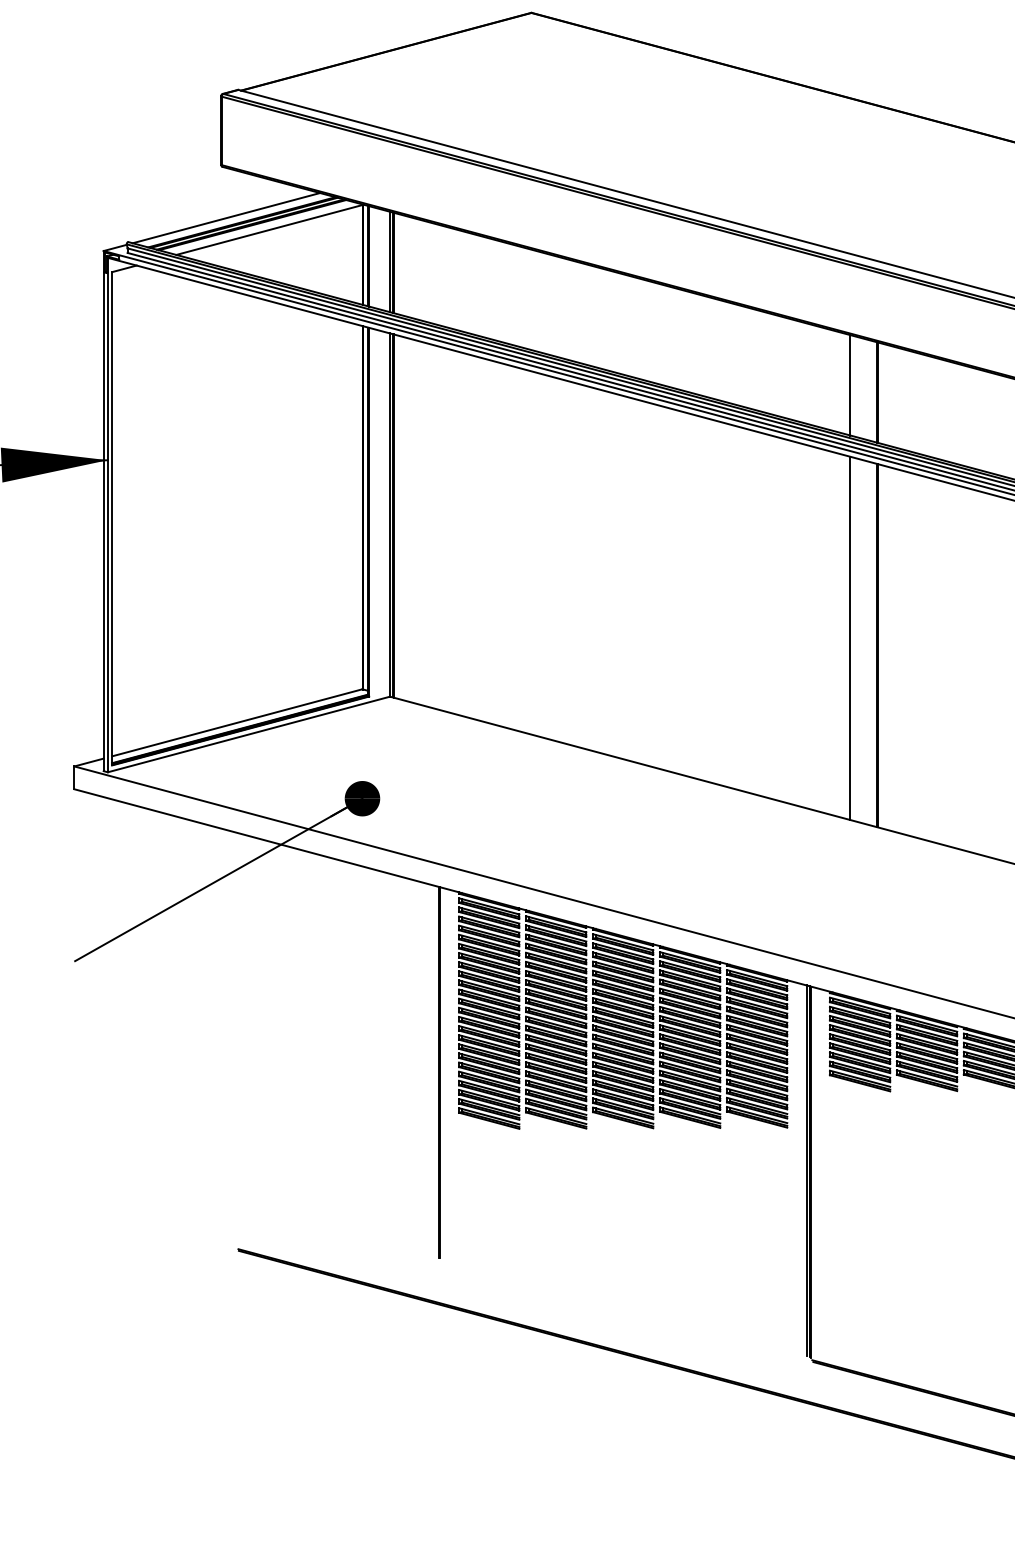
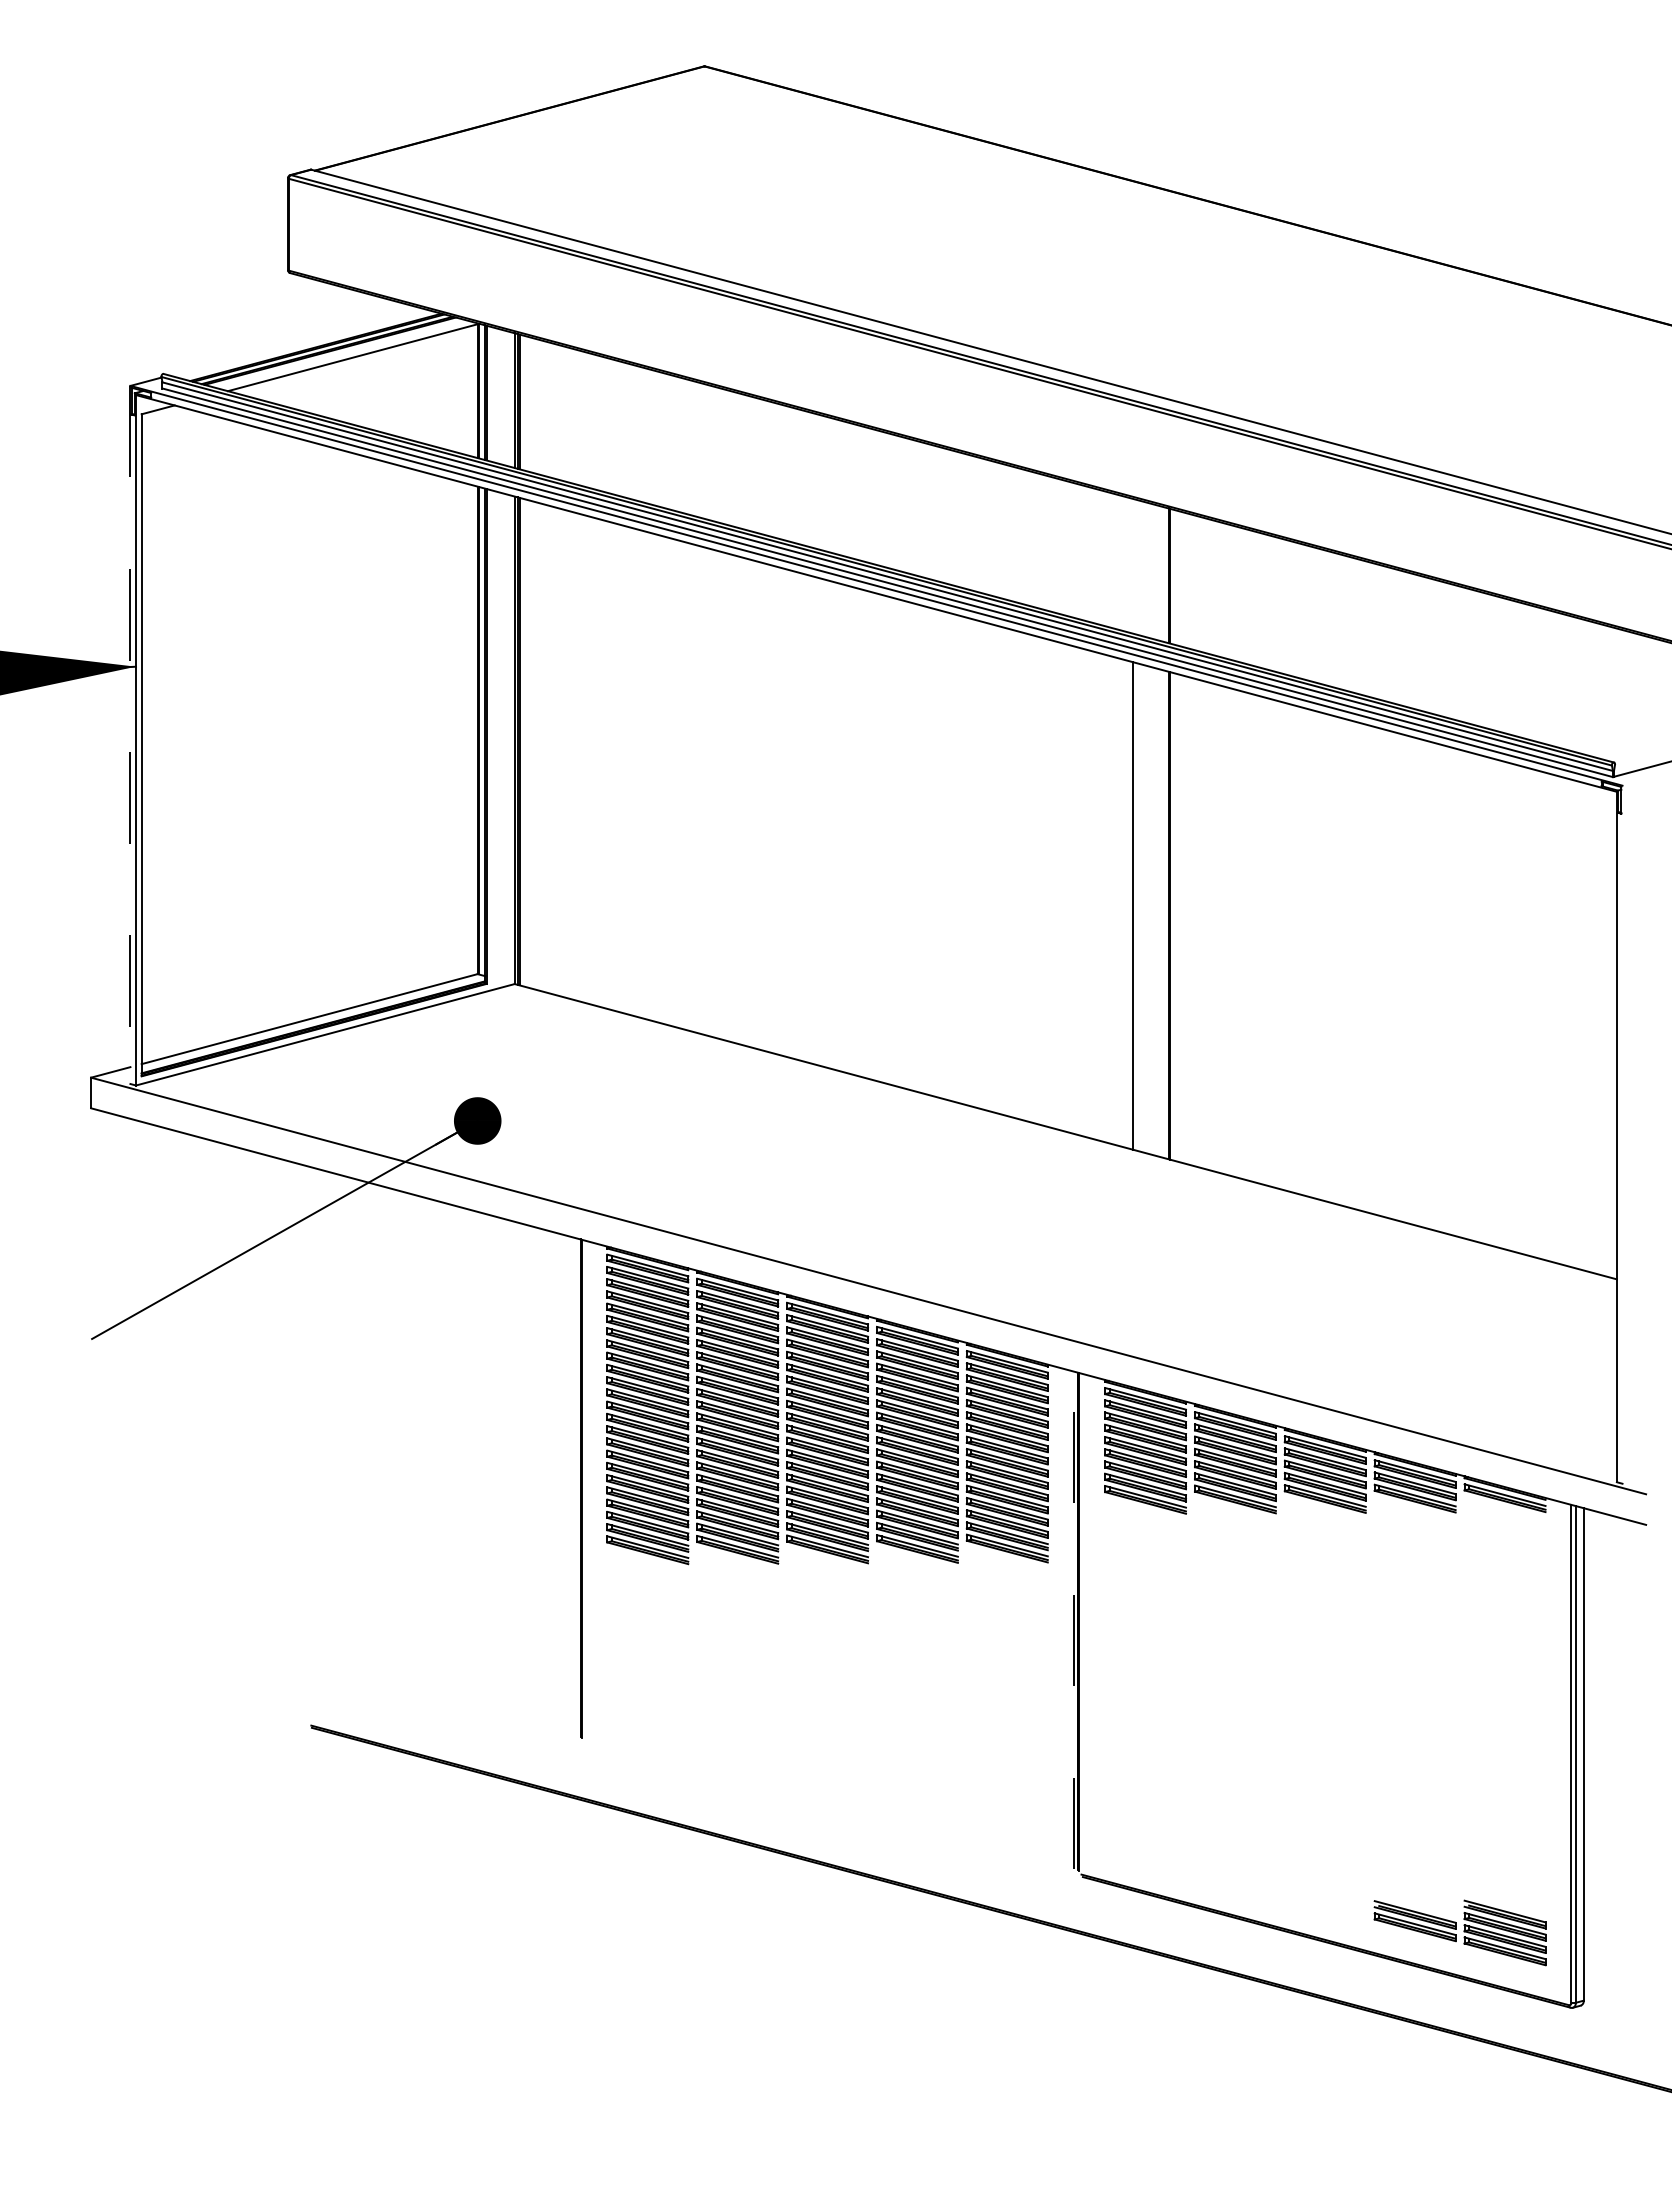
line: (225, 217) -> (294, 341), removed
line: (850, 384) -> (1132, 565), removed
line: (103, 511) -> (130, 735), solid -> dashed
line: (806, 1170) -> (1073, 1620), solid -> dashed

